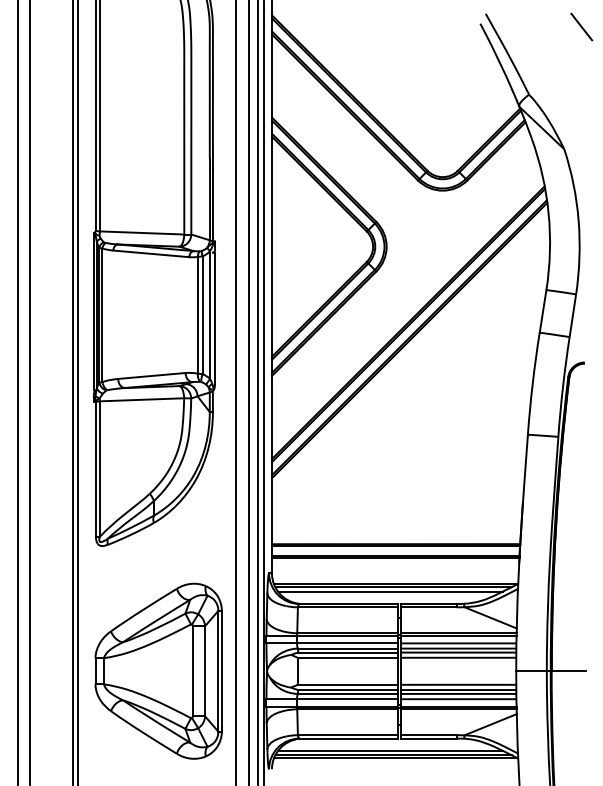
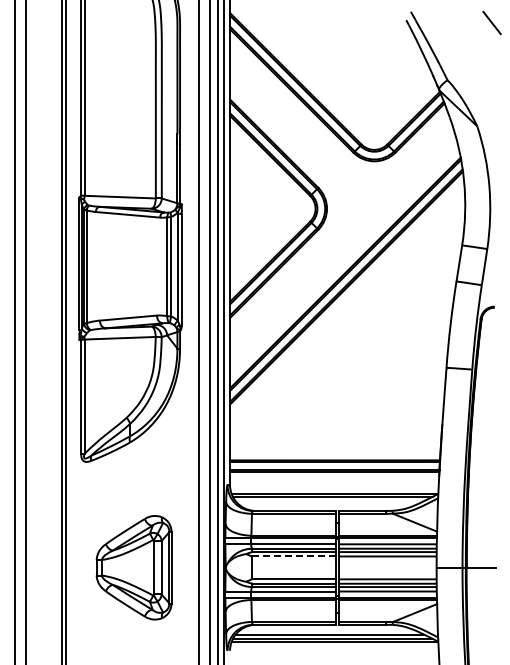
line: (390, 591) -> (330, 500), removed
line: (347, 657) -> (293, 556), solid -> dashed
part: (157, 670) -> (133, 567), size x0.7

